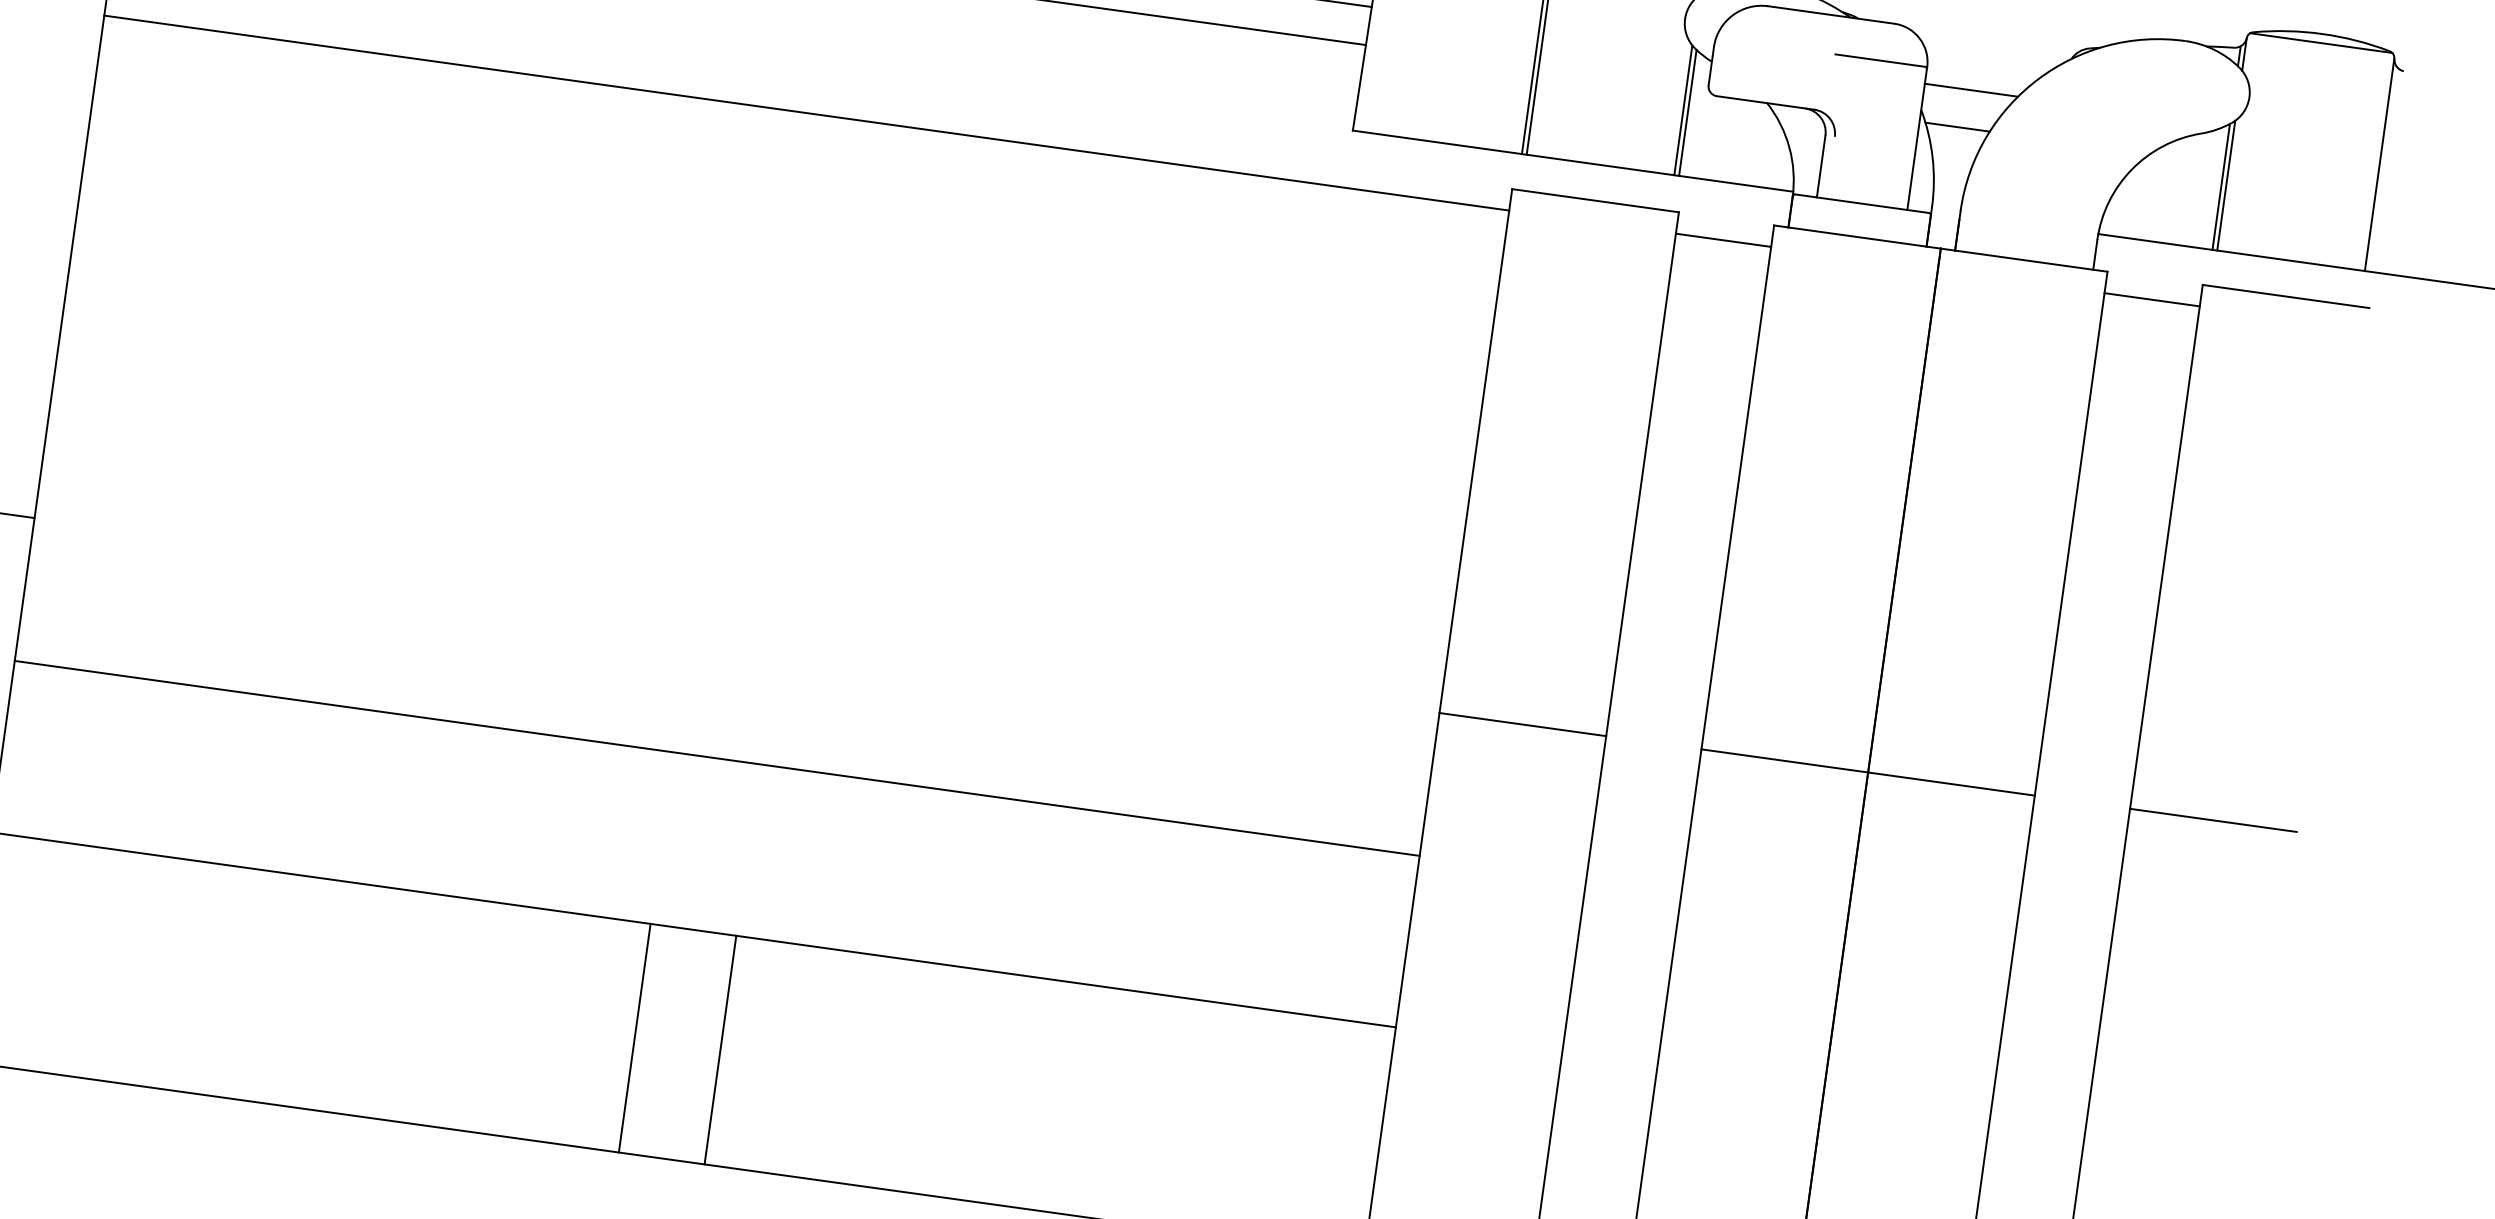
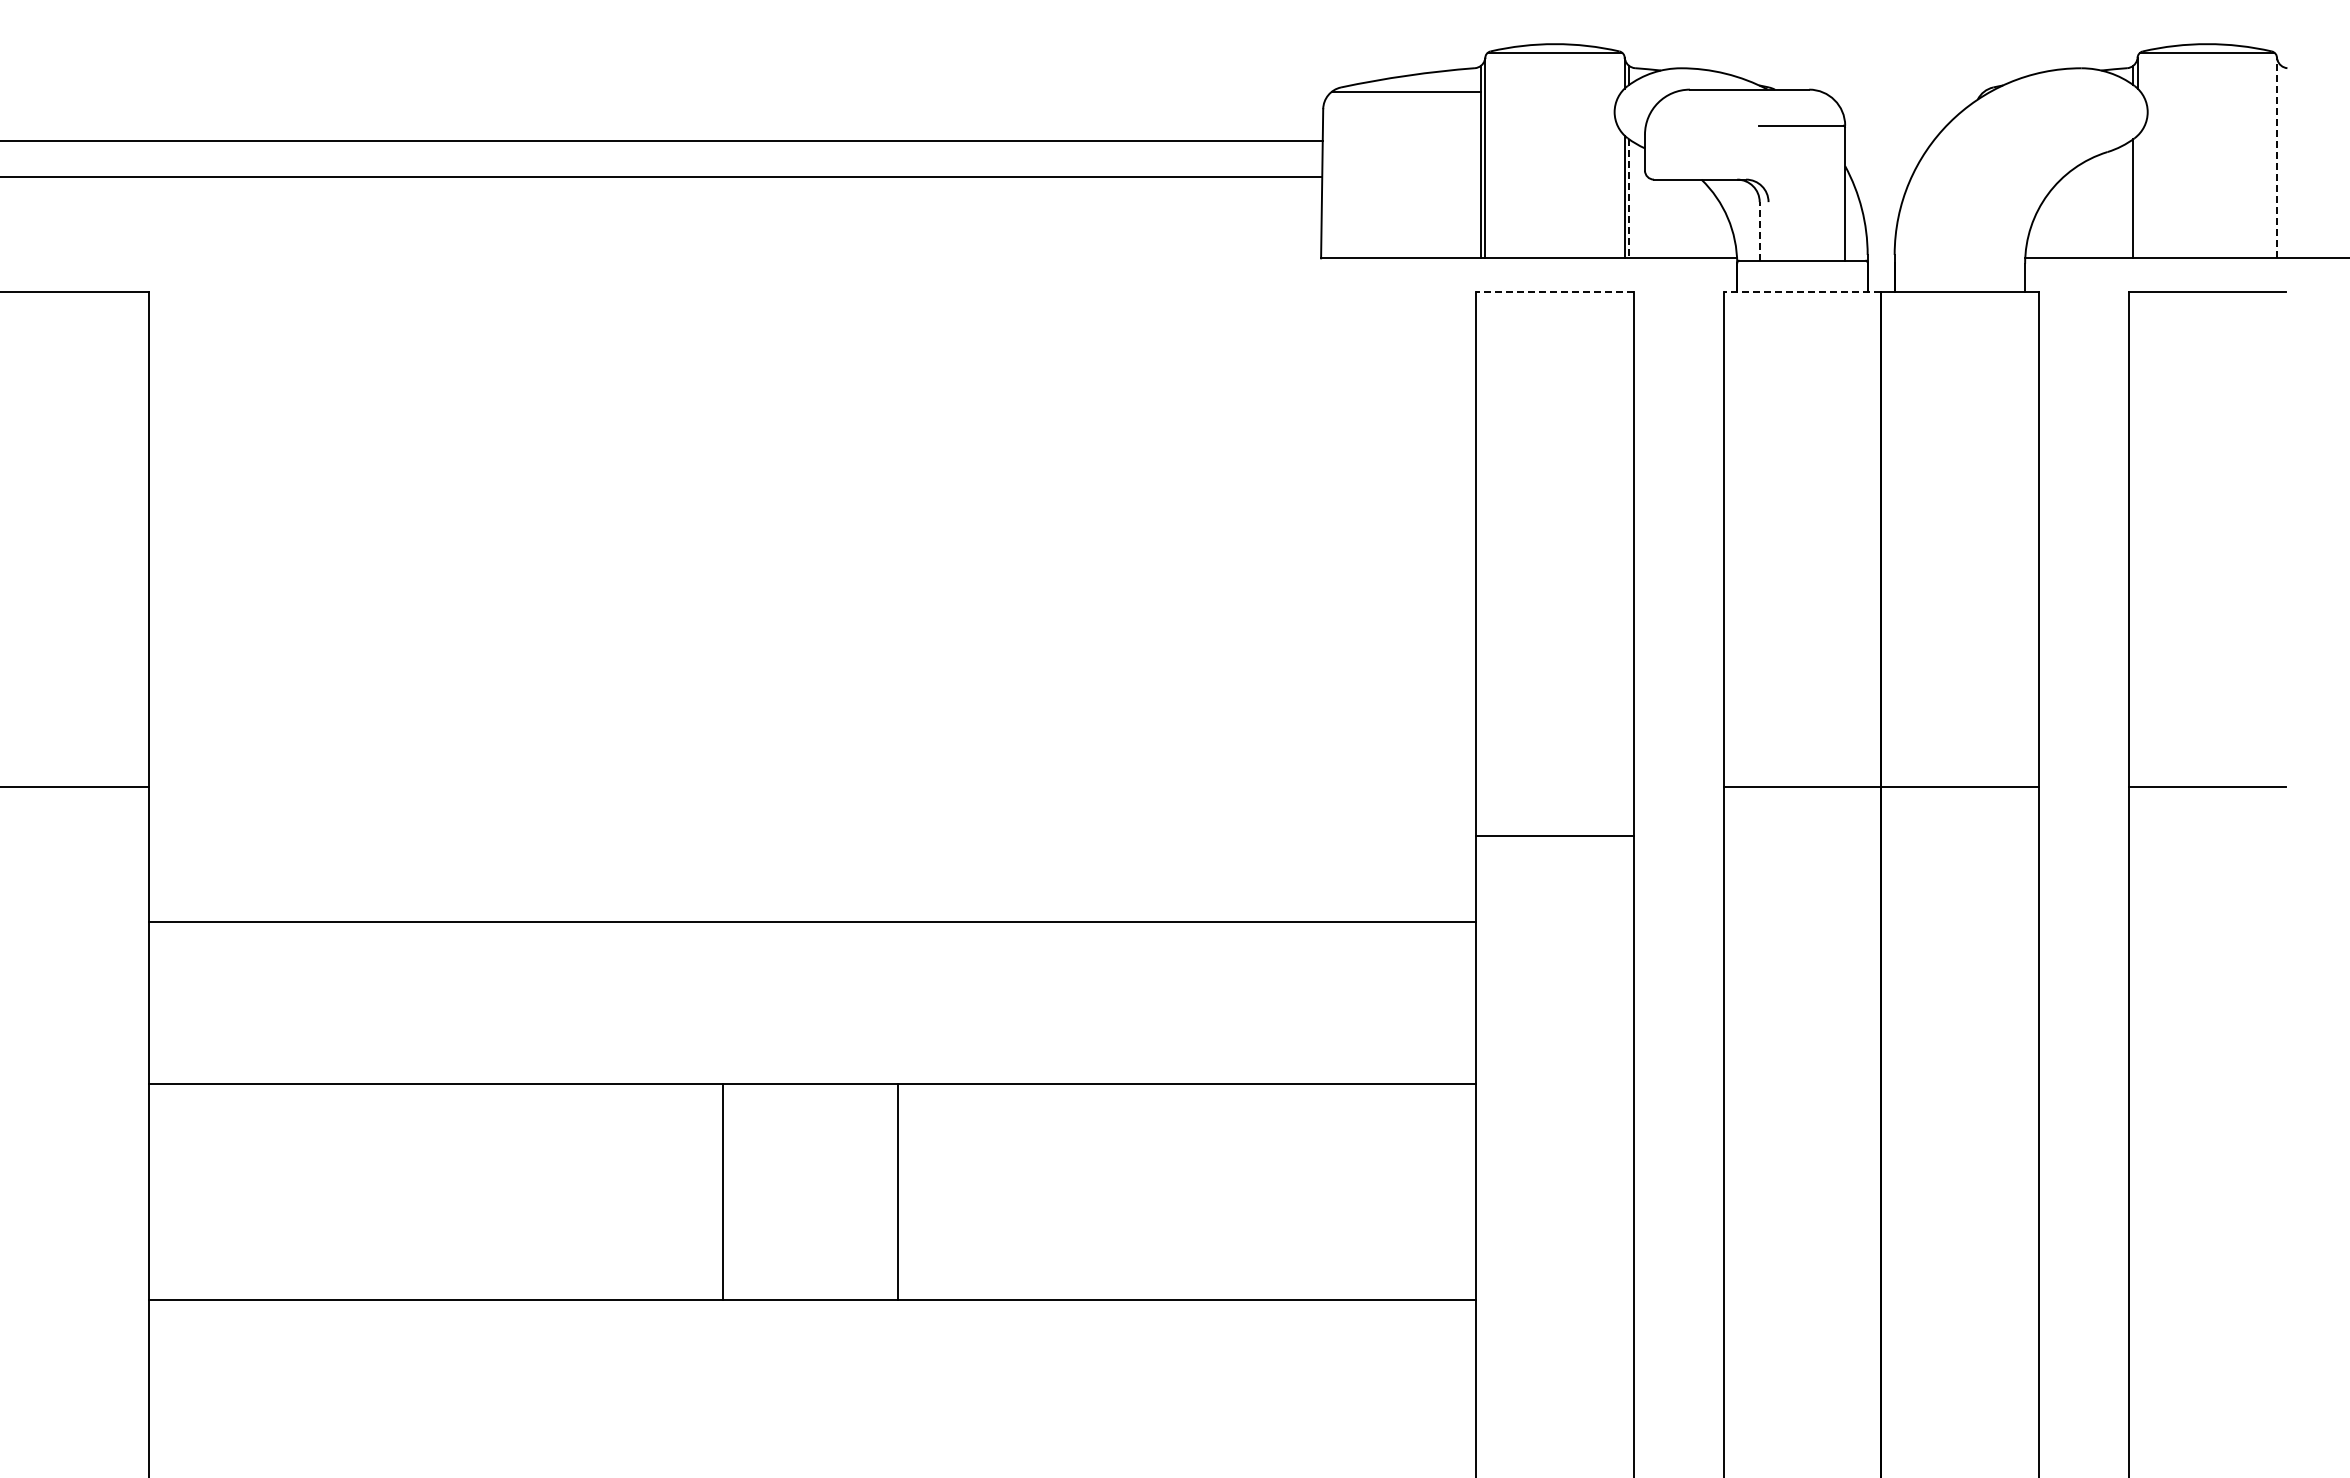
line: (1971, 90) -> (1889, 141), removed
line: (806, 113) -> (812, 312), removed
line: (1688, 113) -> (1629, 199), solid -> dashed
line: (1956, 127) -> (1880, 177), removed
line: (1821, 165) -> (1759, 230), solid -> dashed
line: (2380, 165) -> (2277, 158), solid -> dashed
line: (2226, 185) -> (2137, 196), removed
line: (1596, 201) -> (1555, 292), solid -> dashed
line: (1857, 237) -> (1802, 292), solid -> dashed
line: (1723, 240) -> (1678, 312), removed
line: (2152, 299) -> (2083, 312), removed
line: (1522, 724) -> (1554, 835), moved
line: (635, 1037) -> (723, 1191), moved
line: (720, 1049) -> (898, 1191), moved

